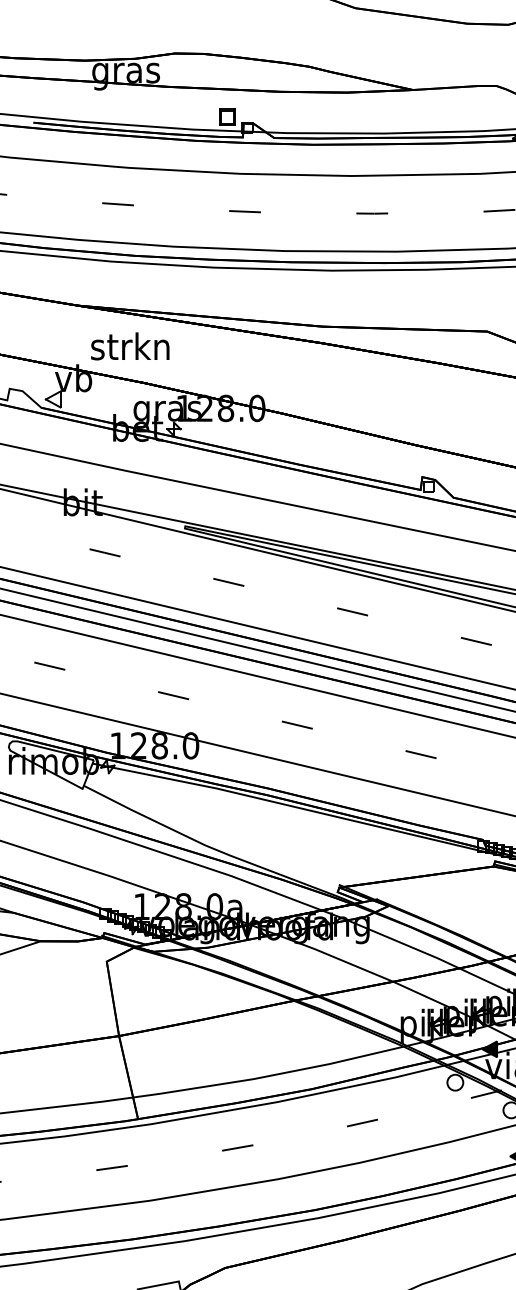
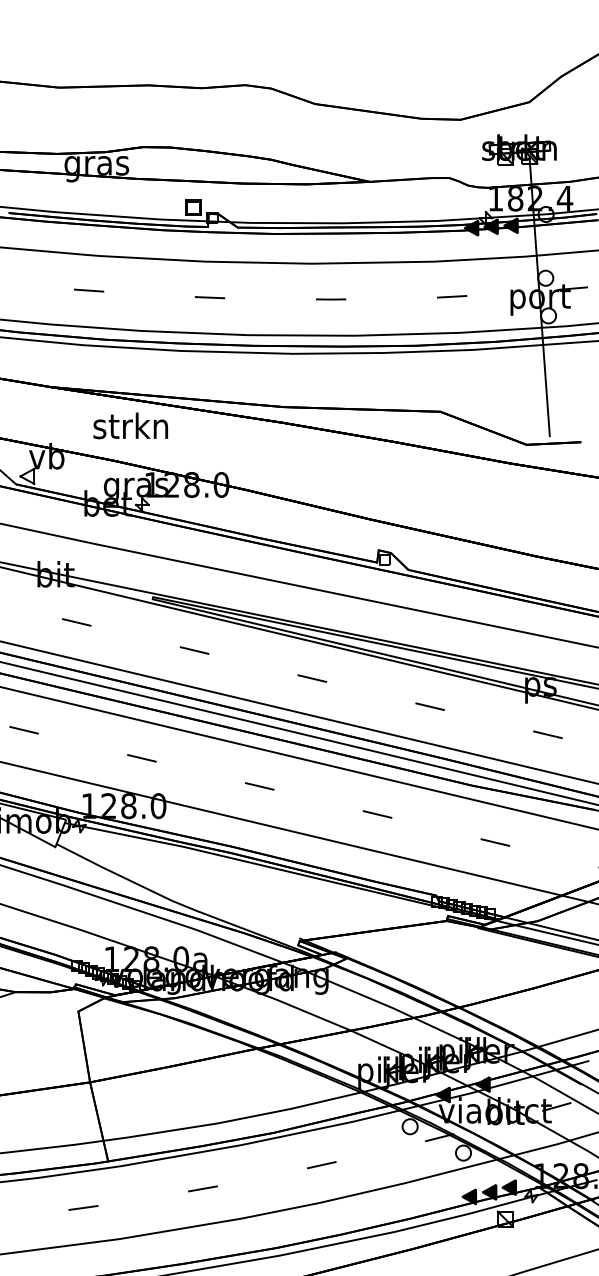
text: (130, 345) -> (130, 425), moved

